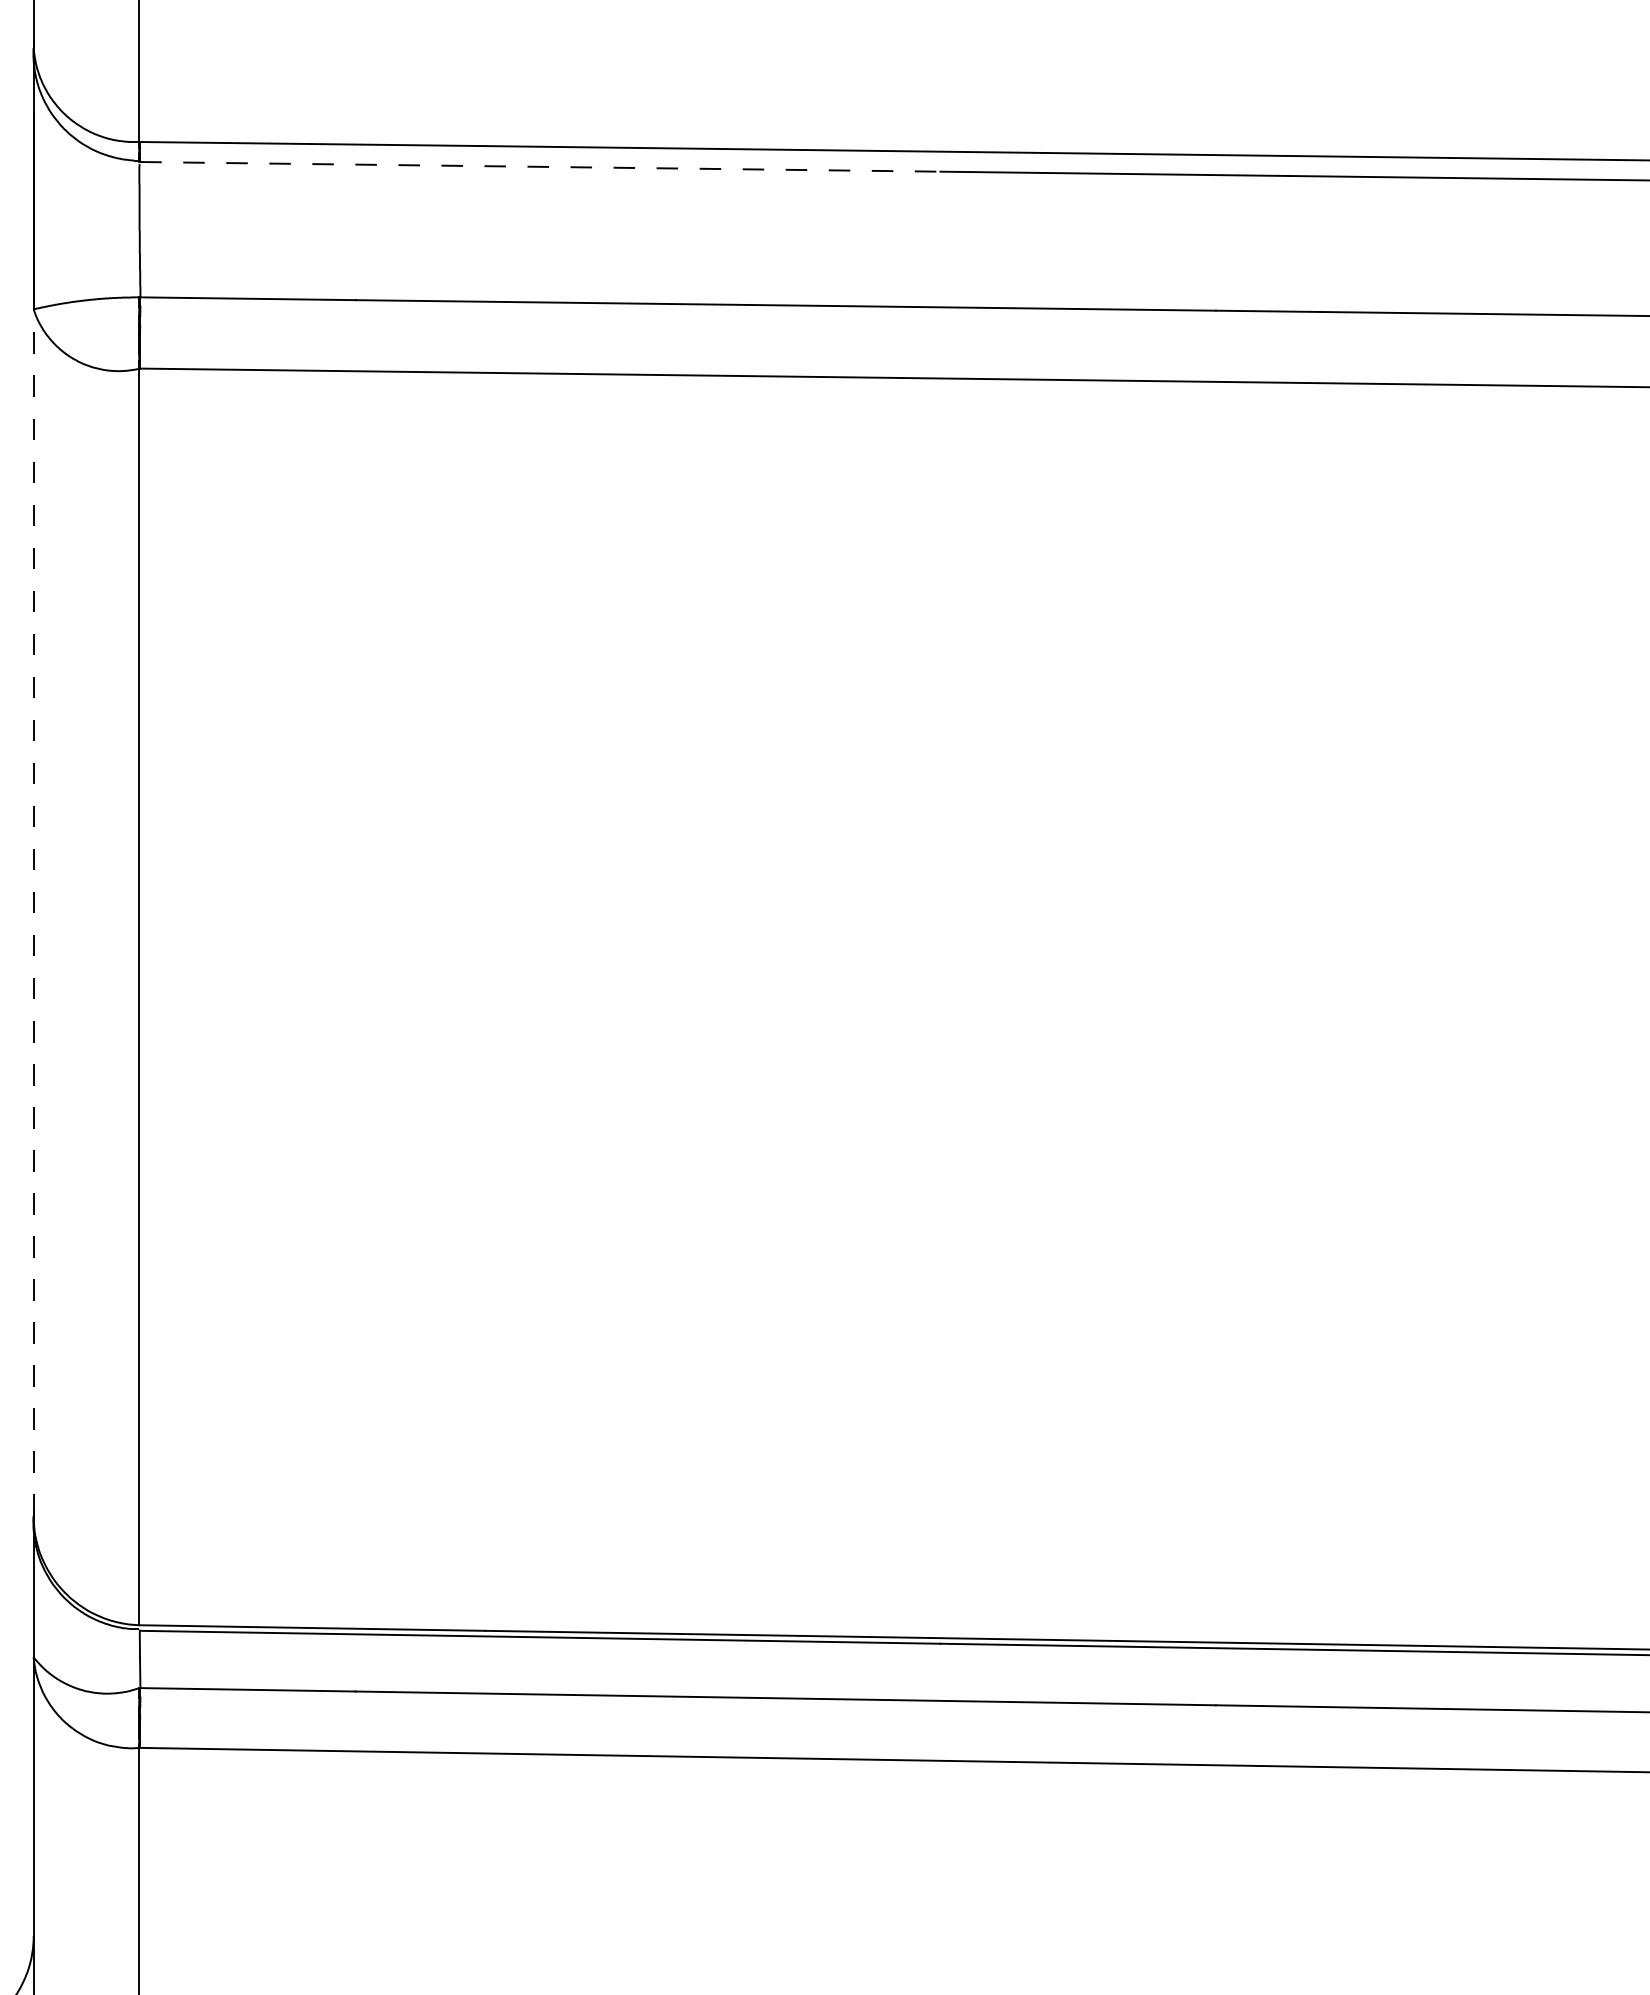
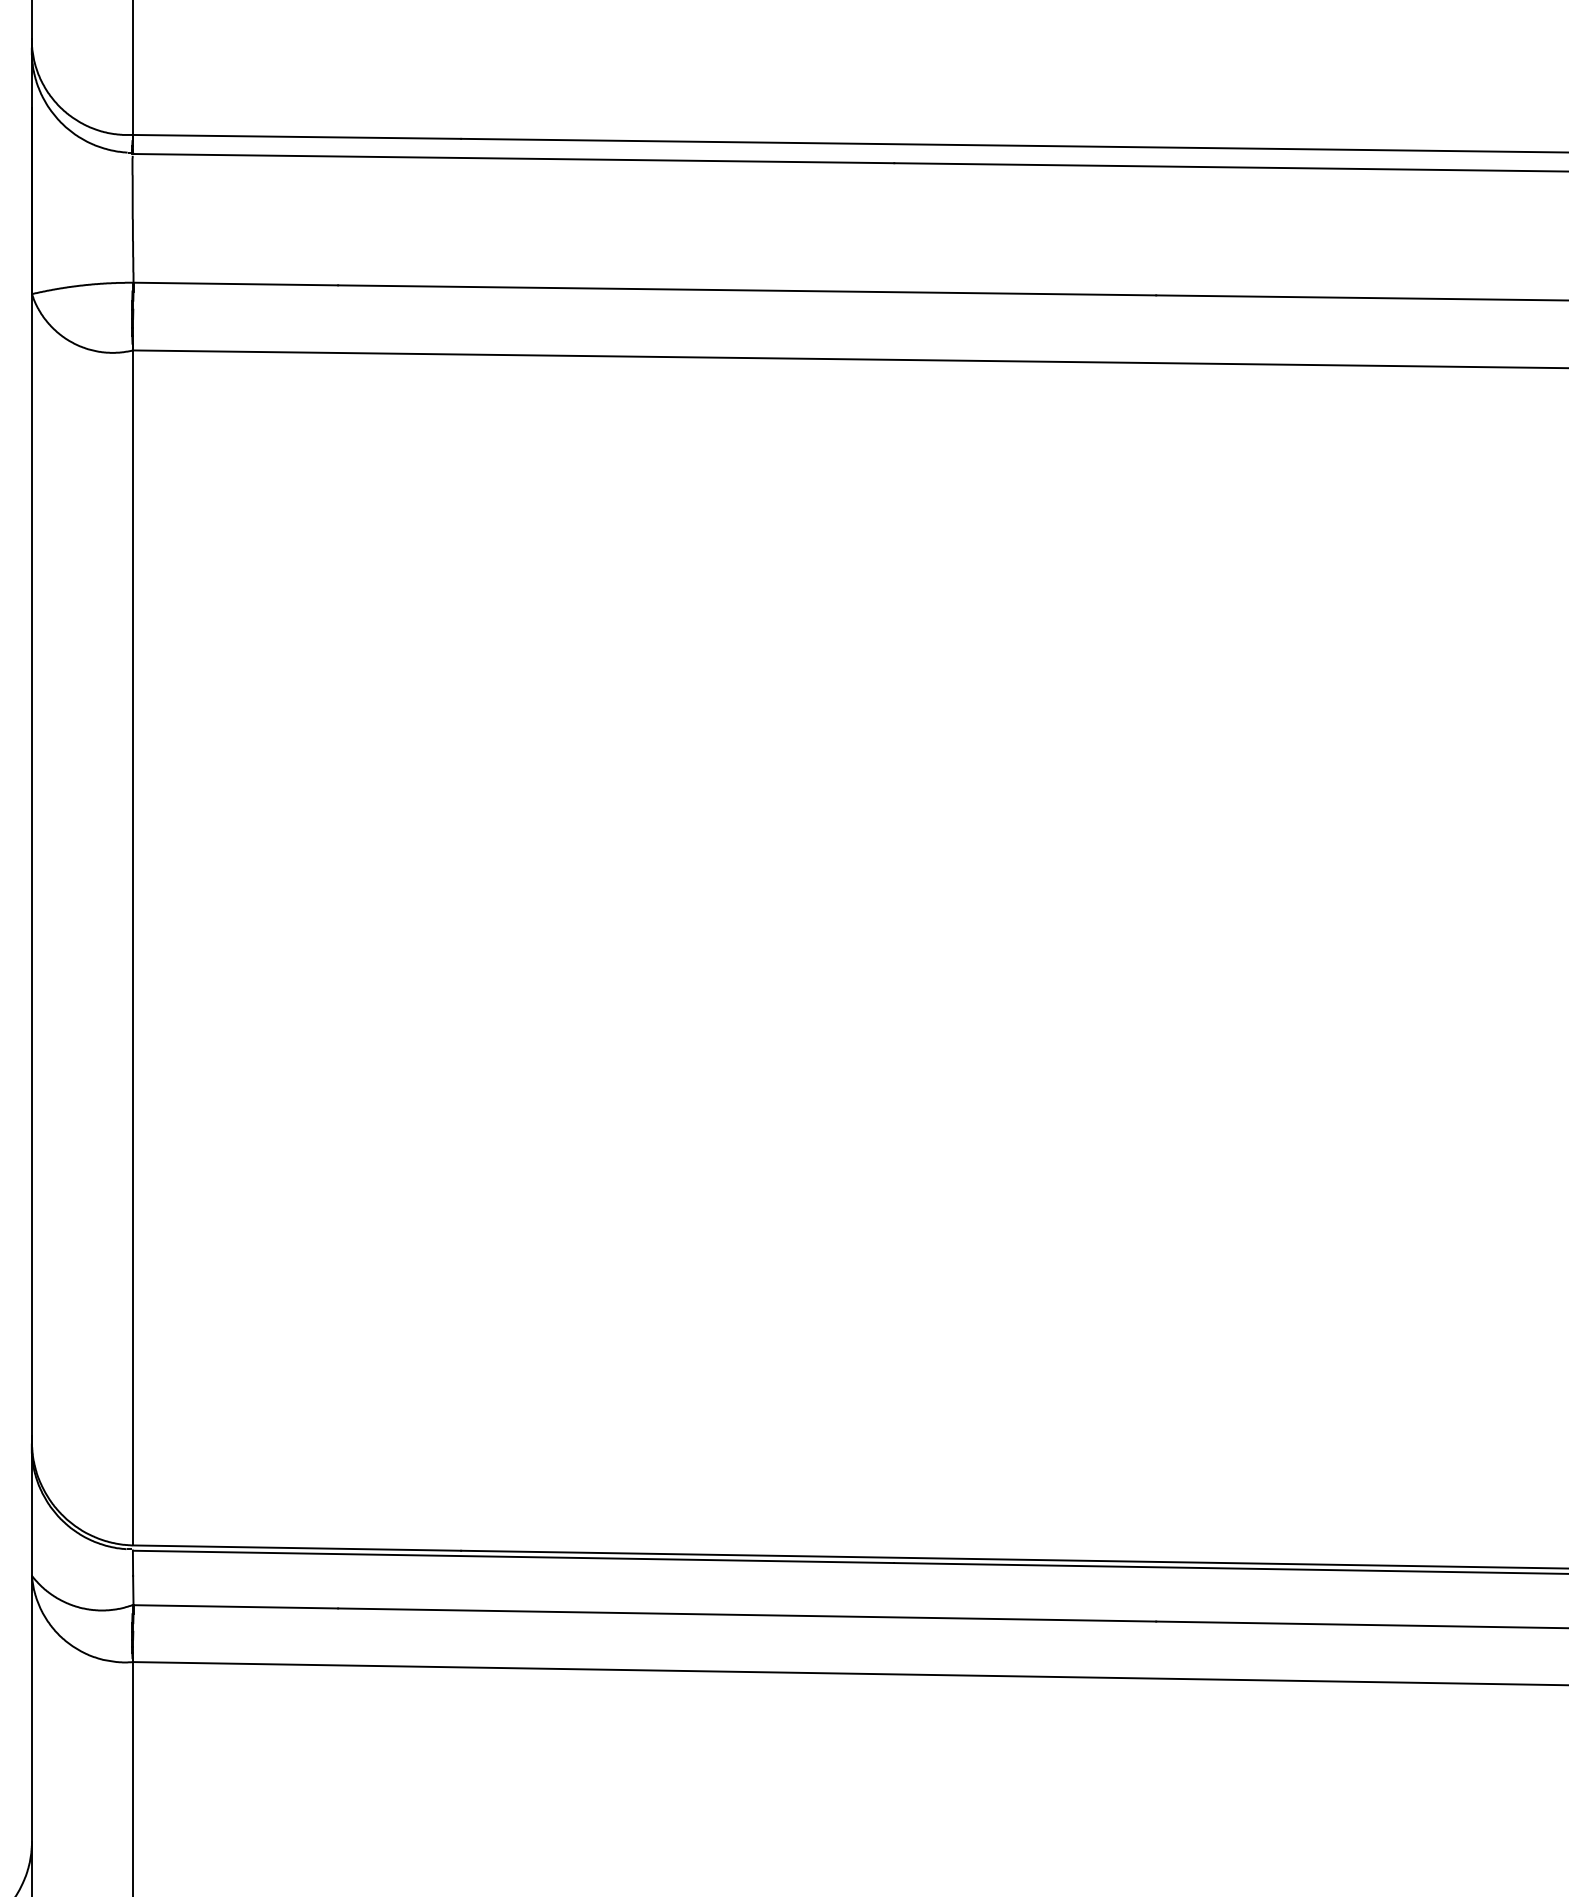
line: (540, 166) -> (513, 158), dashed -> solid
line: (34, 912) -> (32, 867), dashed -> solid

